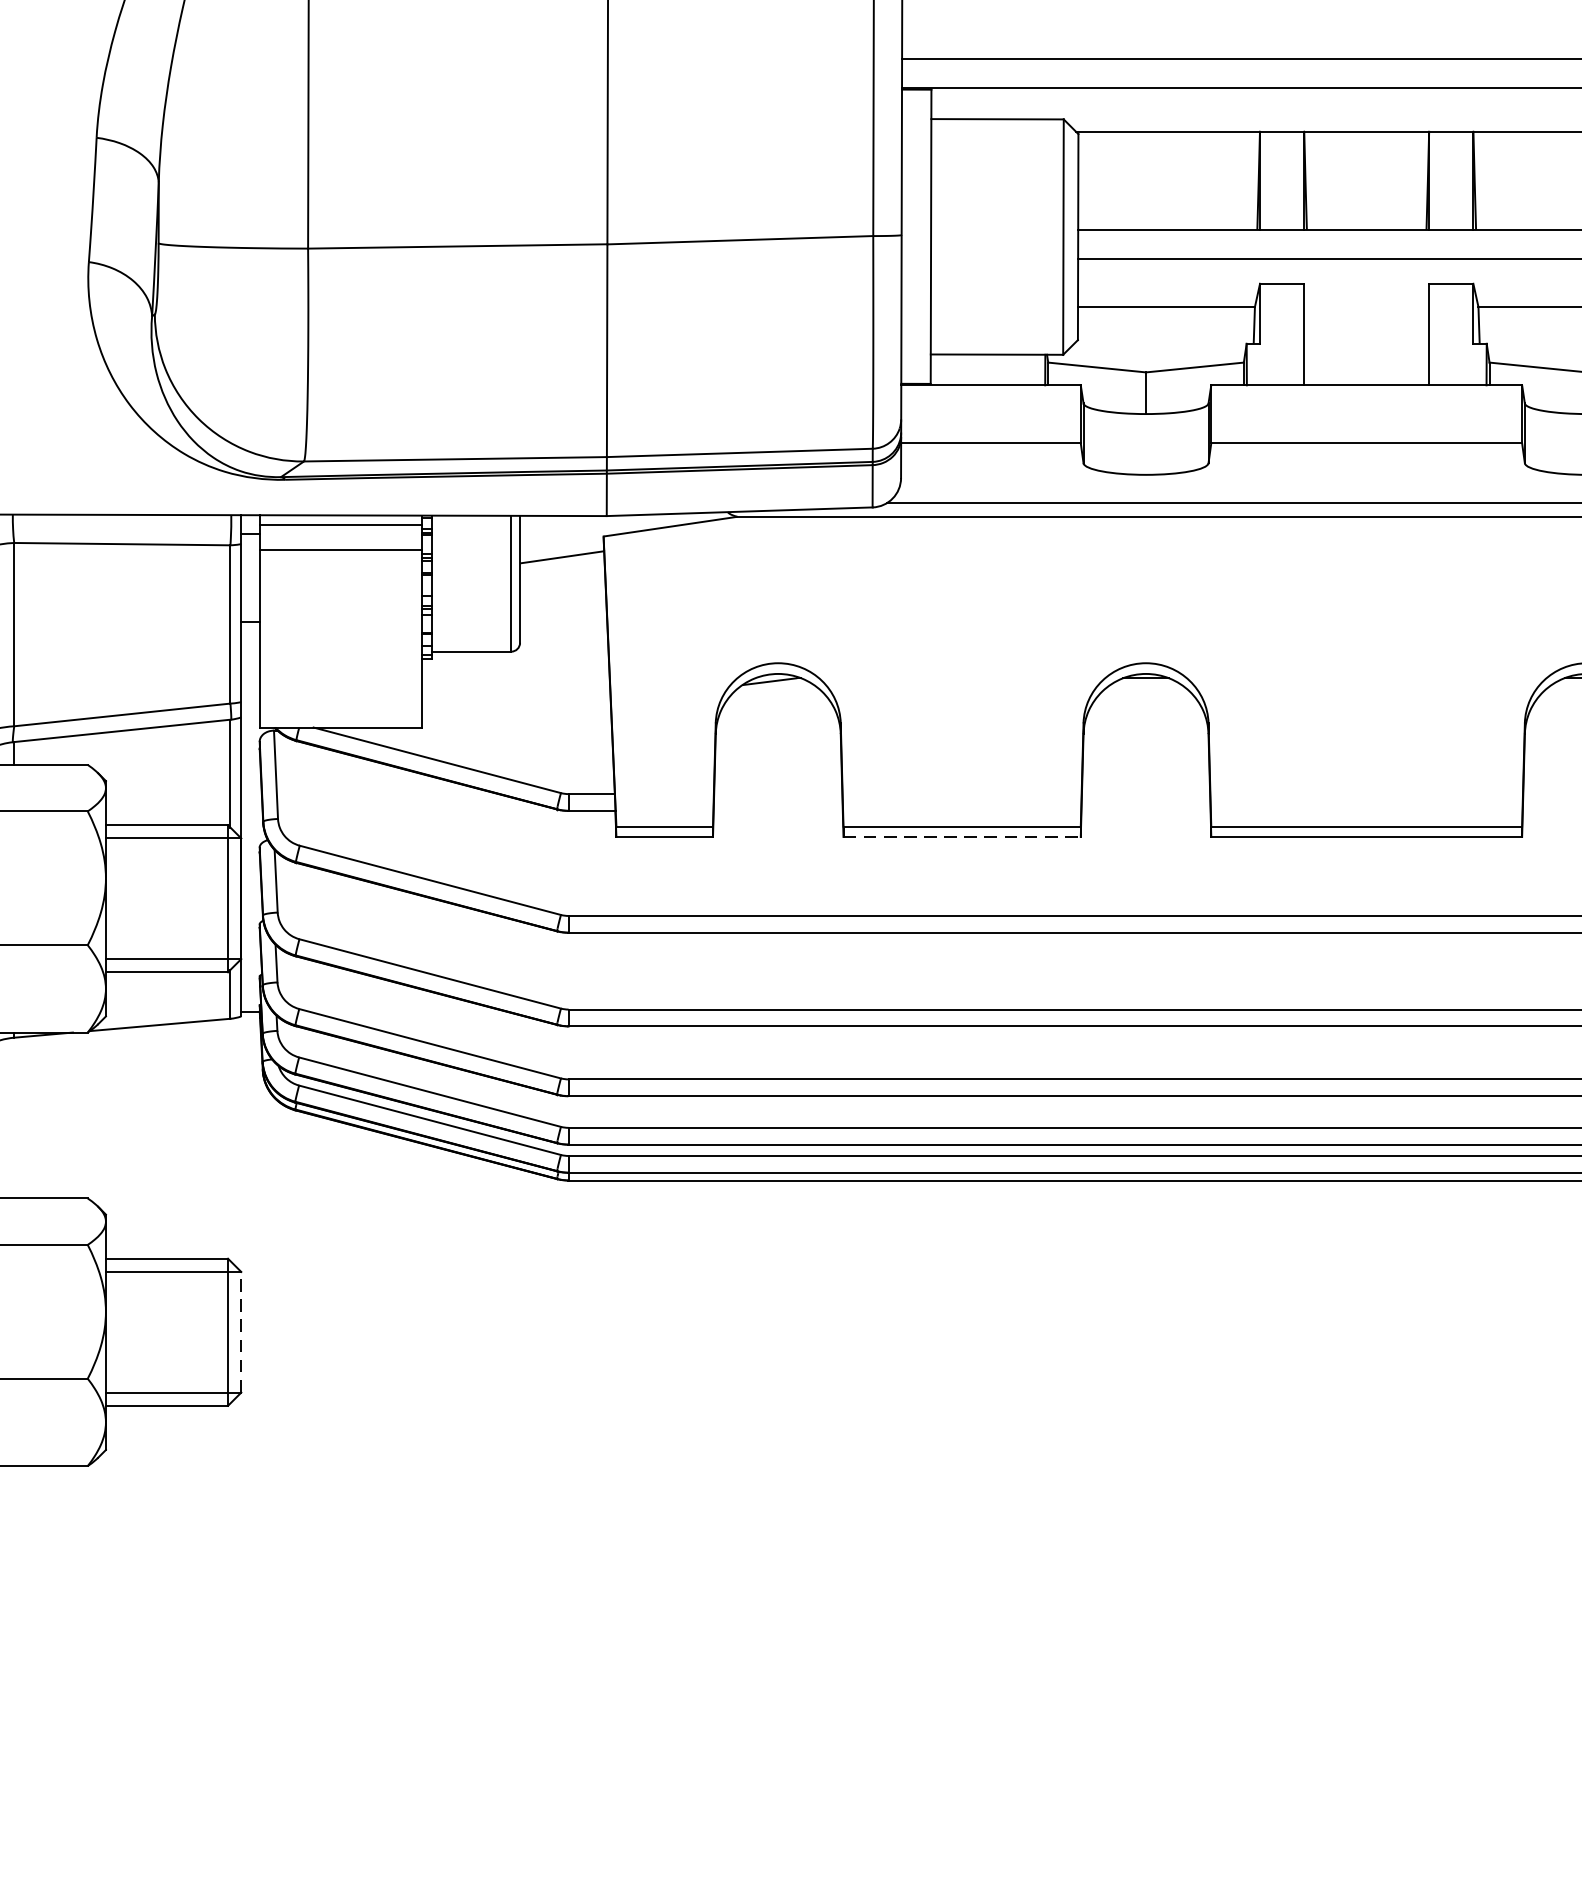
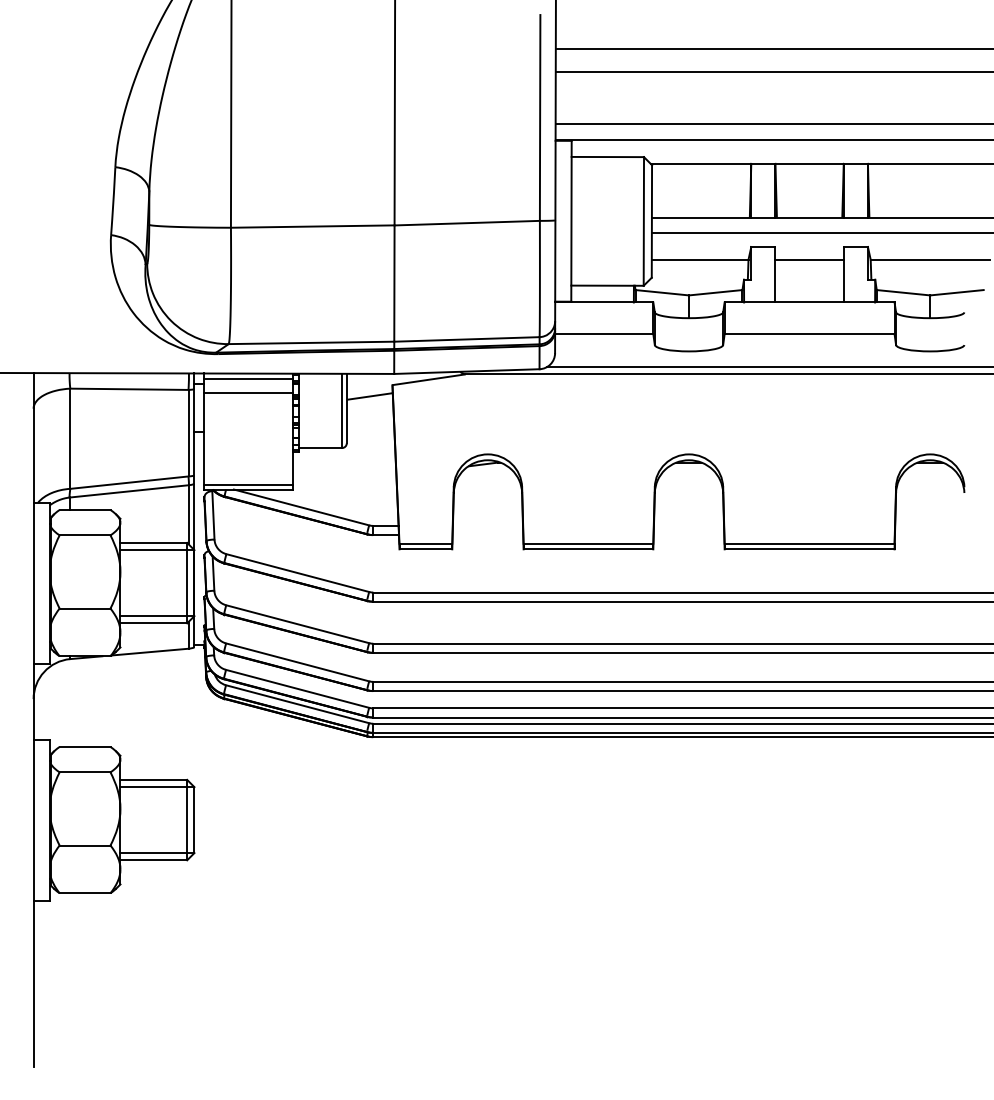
line: (1366, 306) -> (809, 259), added
line: (340, 720) -> (248, 485), added
line: (962, 837) -> (588, 549), dashed -> solid
line: (241, 1332) -> (194, 820), dashed -> solid

